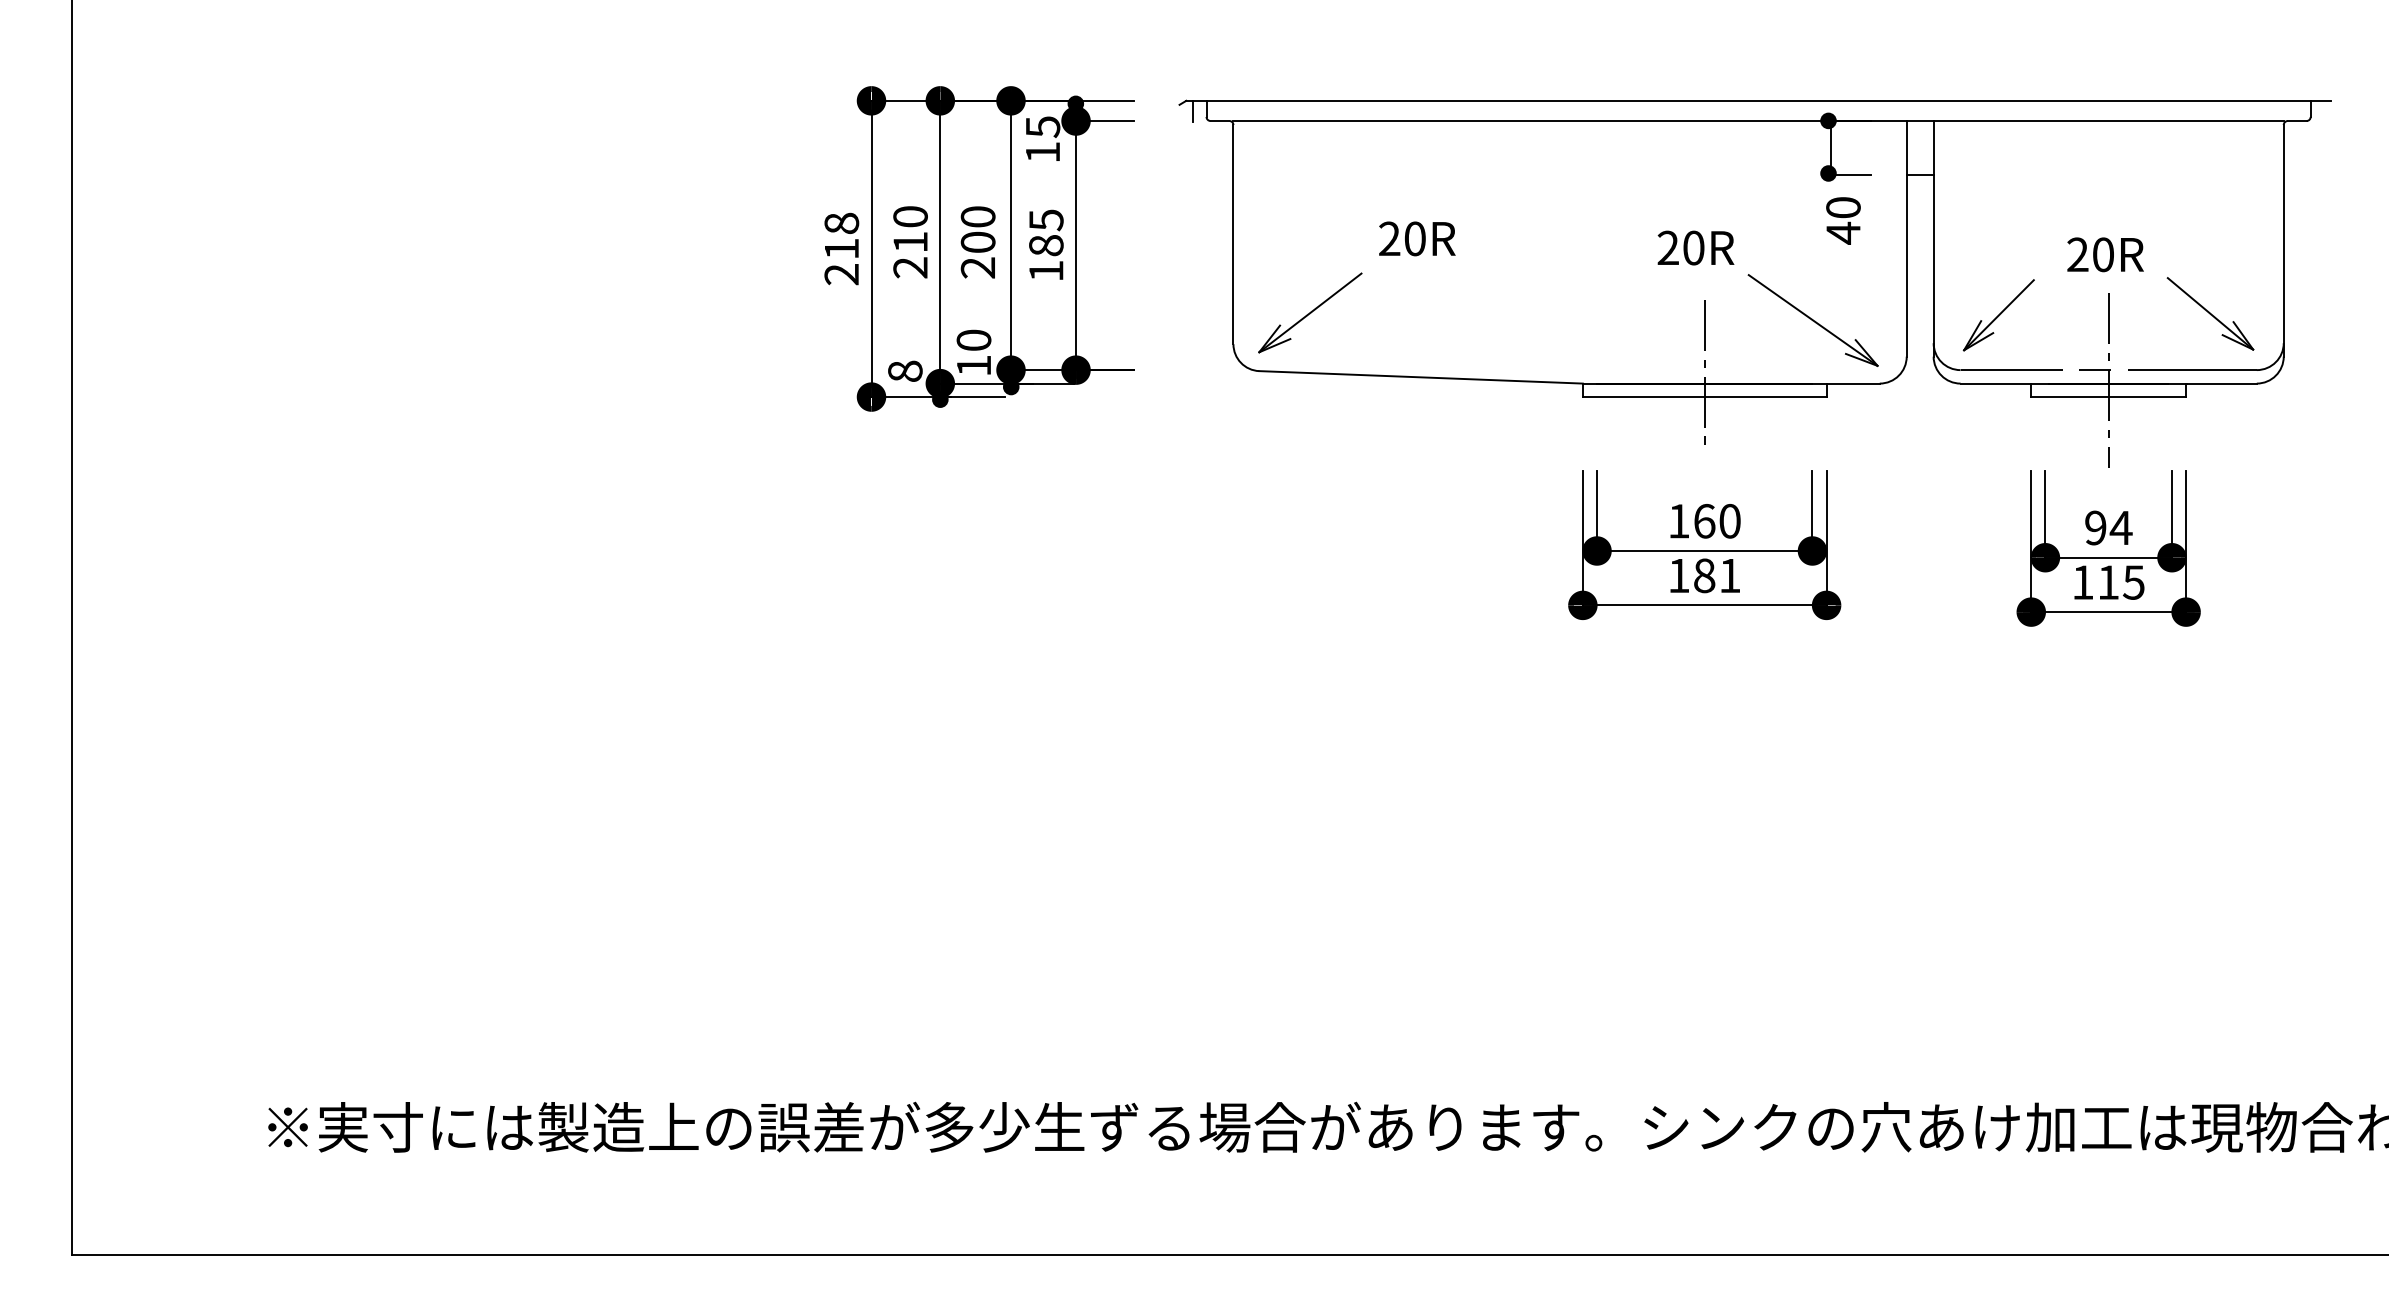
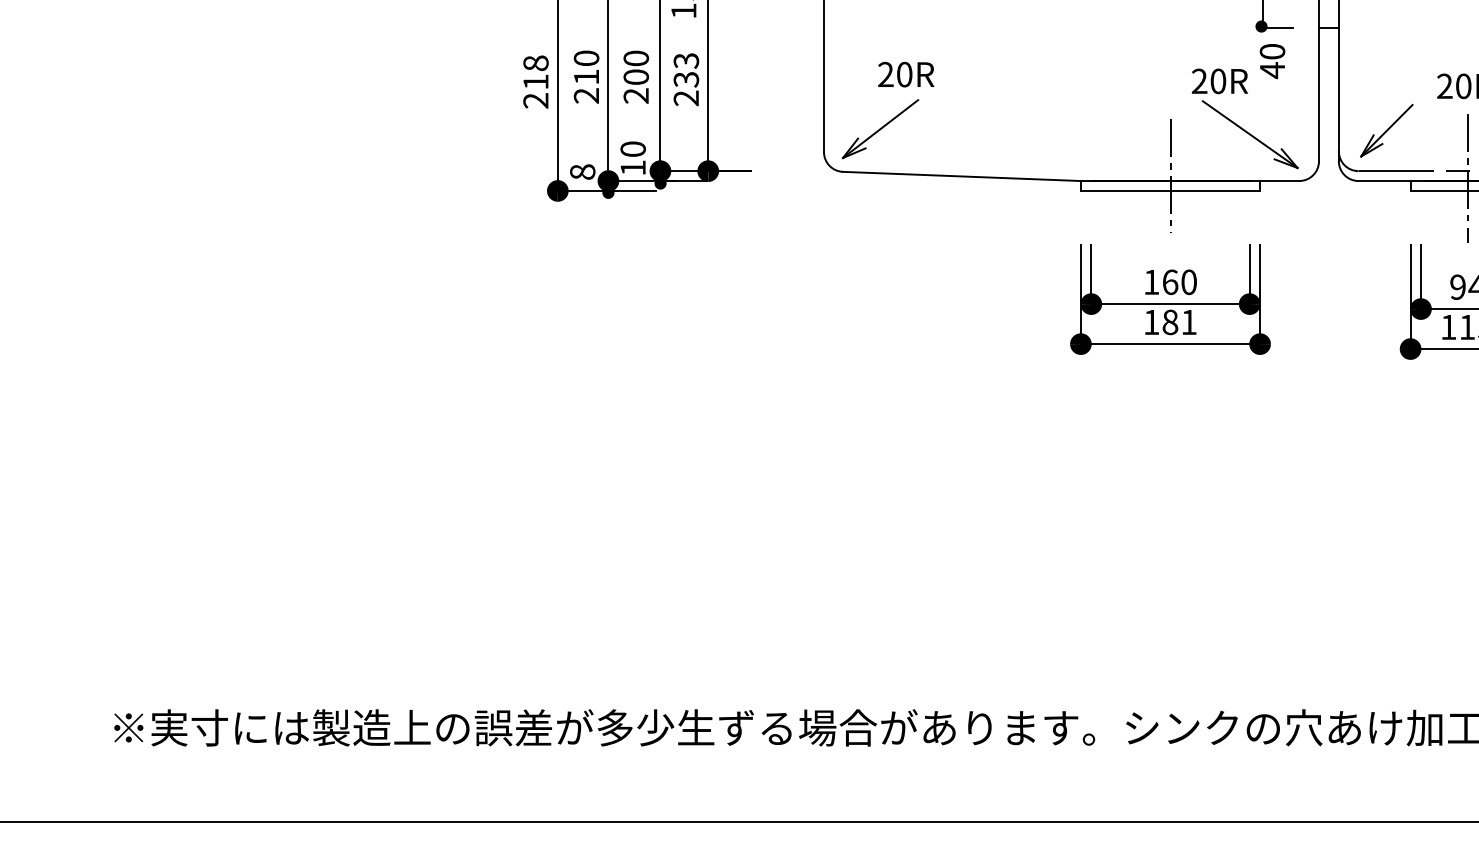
text: (1417, 238) -> (906, 74), moved
text: (1046, 245) -> (686, 79), 185 -> 233
text: (1695, 247) -> (1219, 80), moved

